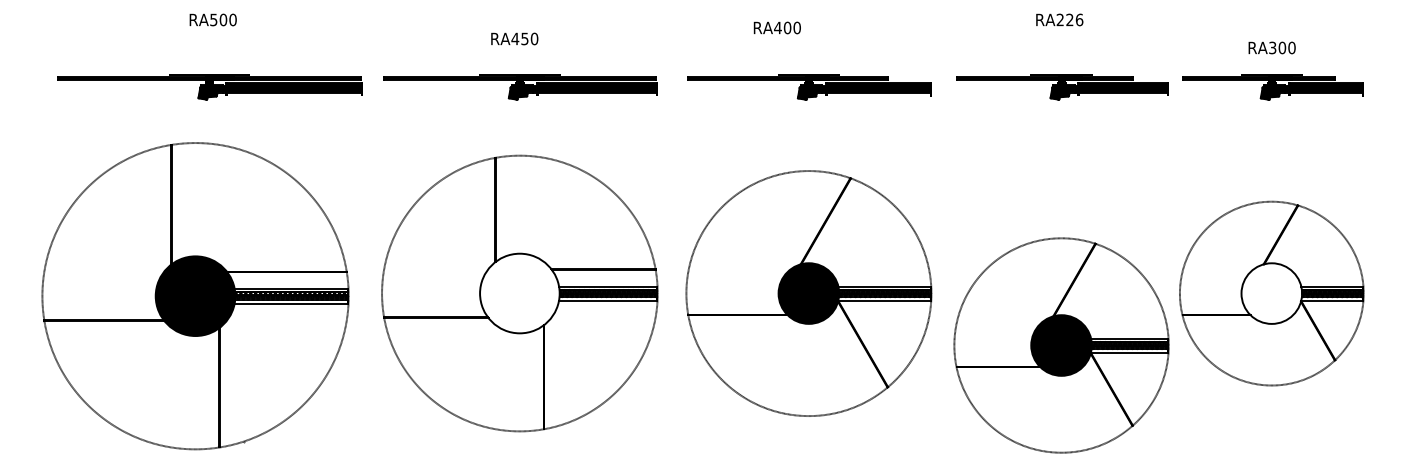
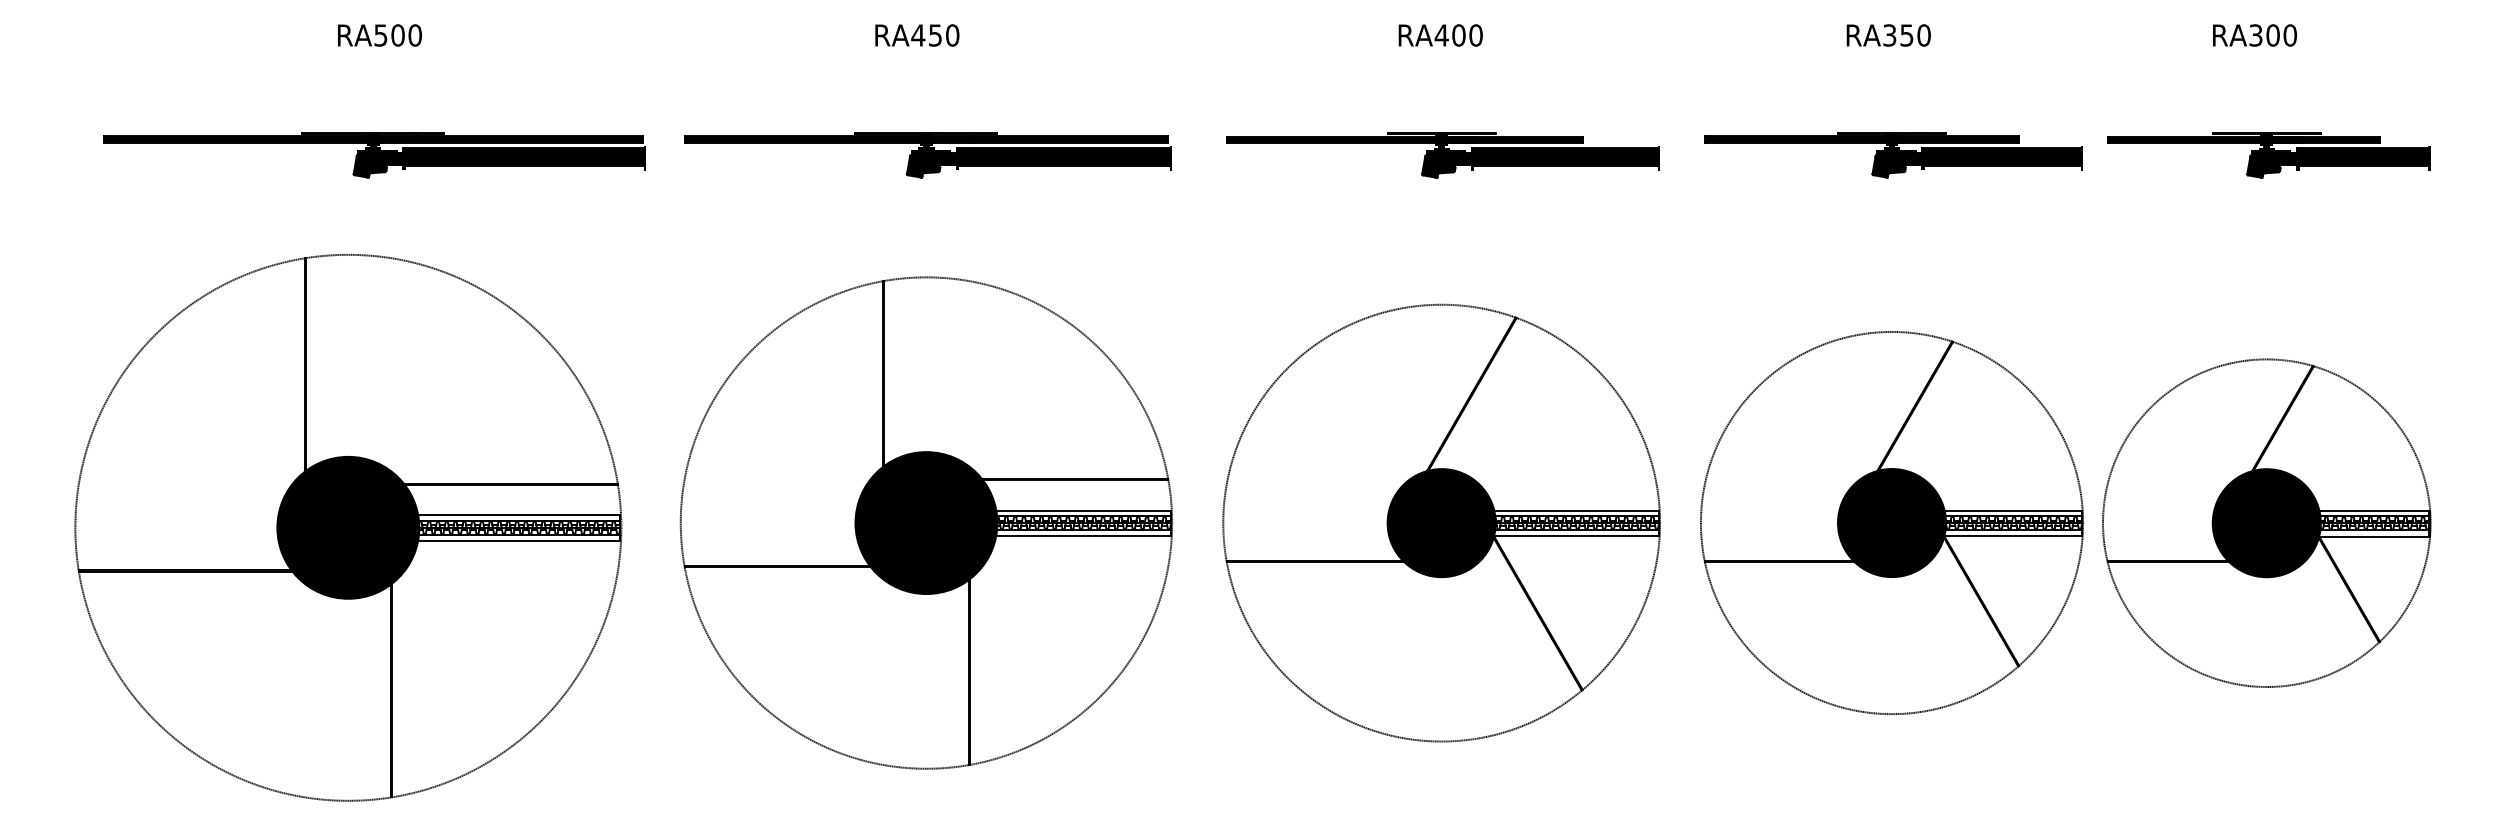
text: (1069, 19) -> (1906, 34), RA226 -> RA350
text: (776, 27) -> (1439, 34), moved
text: (514, 38) -> (916, 34), moved
text: (1271, 47) -> (2253, 34), moved
fill: (519, 293) -> (925, 523), added
fill: (1271, 293) -> (2266, 523), added
part: (1061, 345) -> (1891, 523), moved

